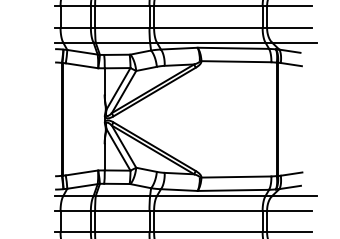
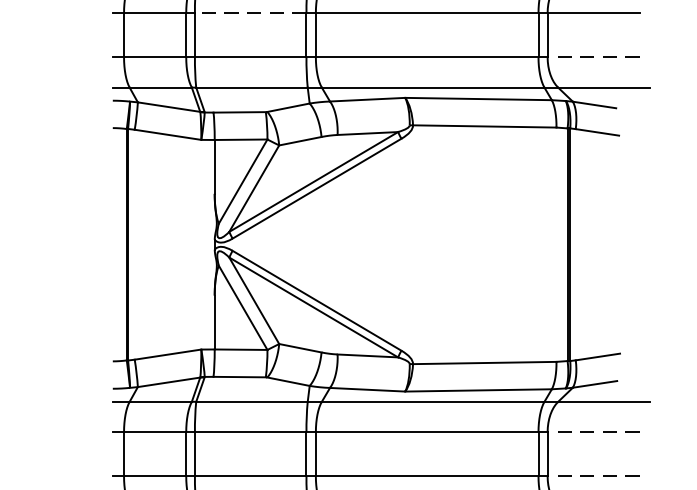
line: (121, 6) -> (249, 13), solid -> dashed
line: (289, 28) -> (593, 58), solid -> dashed
line: (289, 210) -> (593, 431), solid -> dashed
line: (289, 232) -> (593, 476), solid -> dashed

